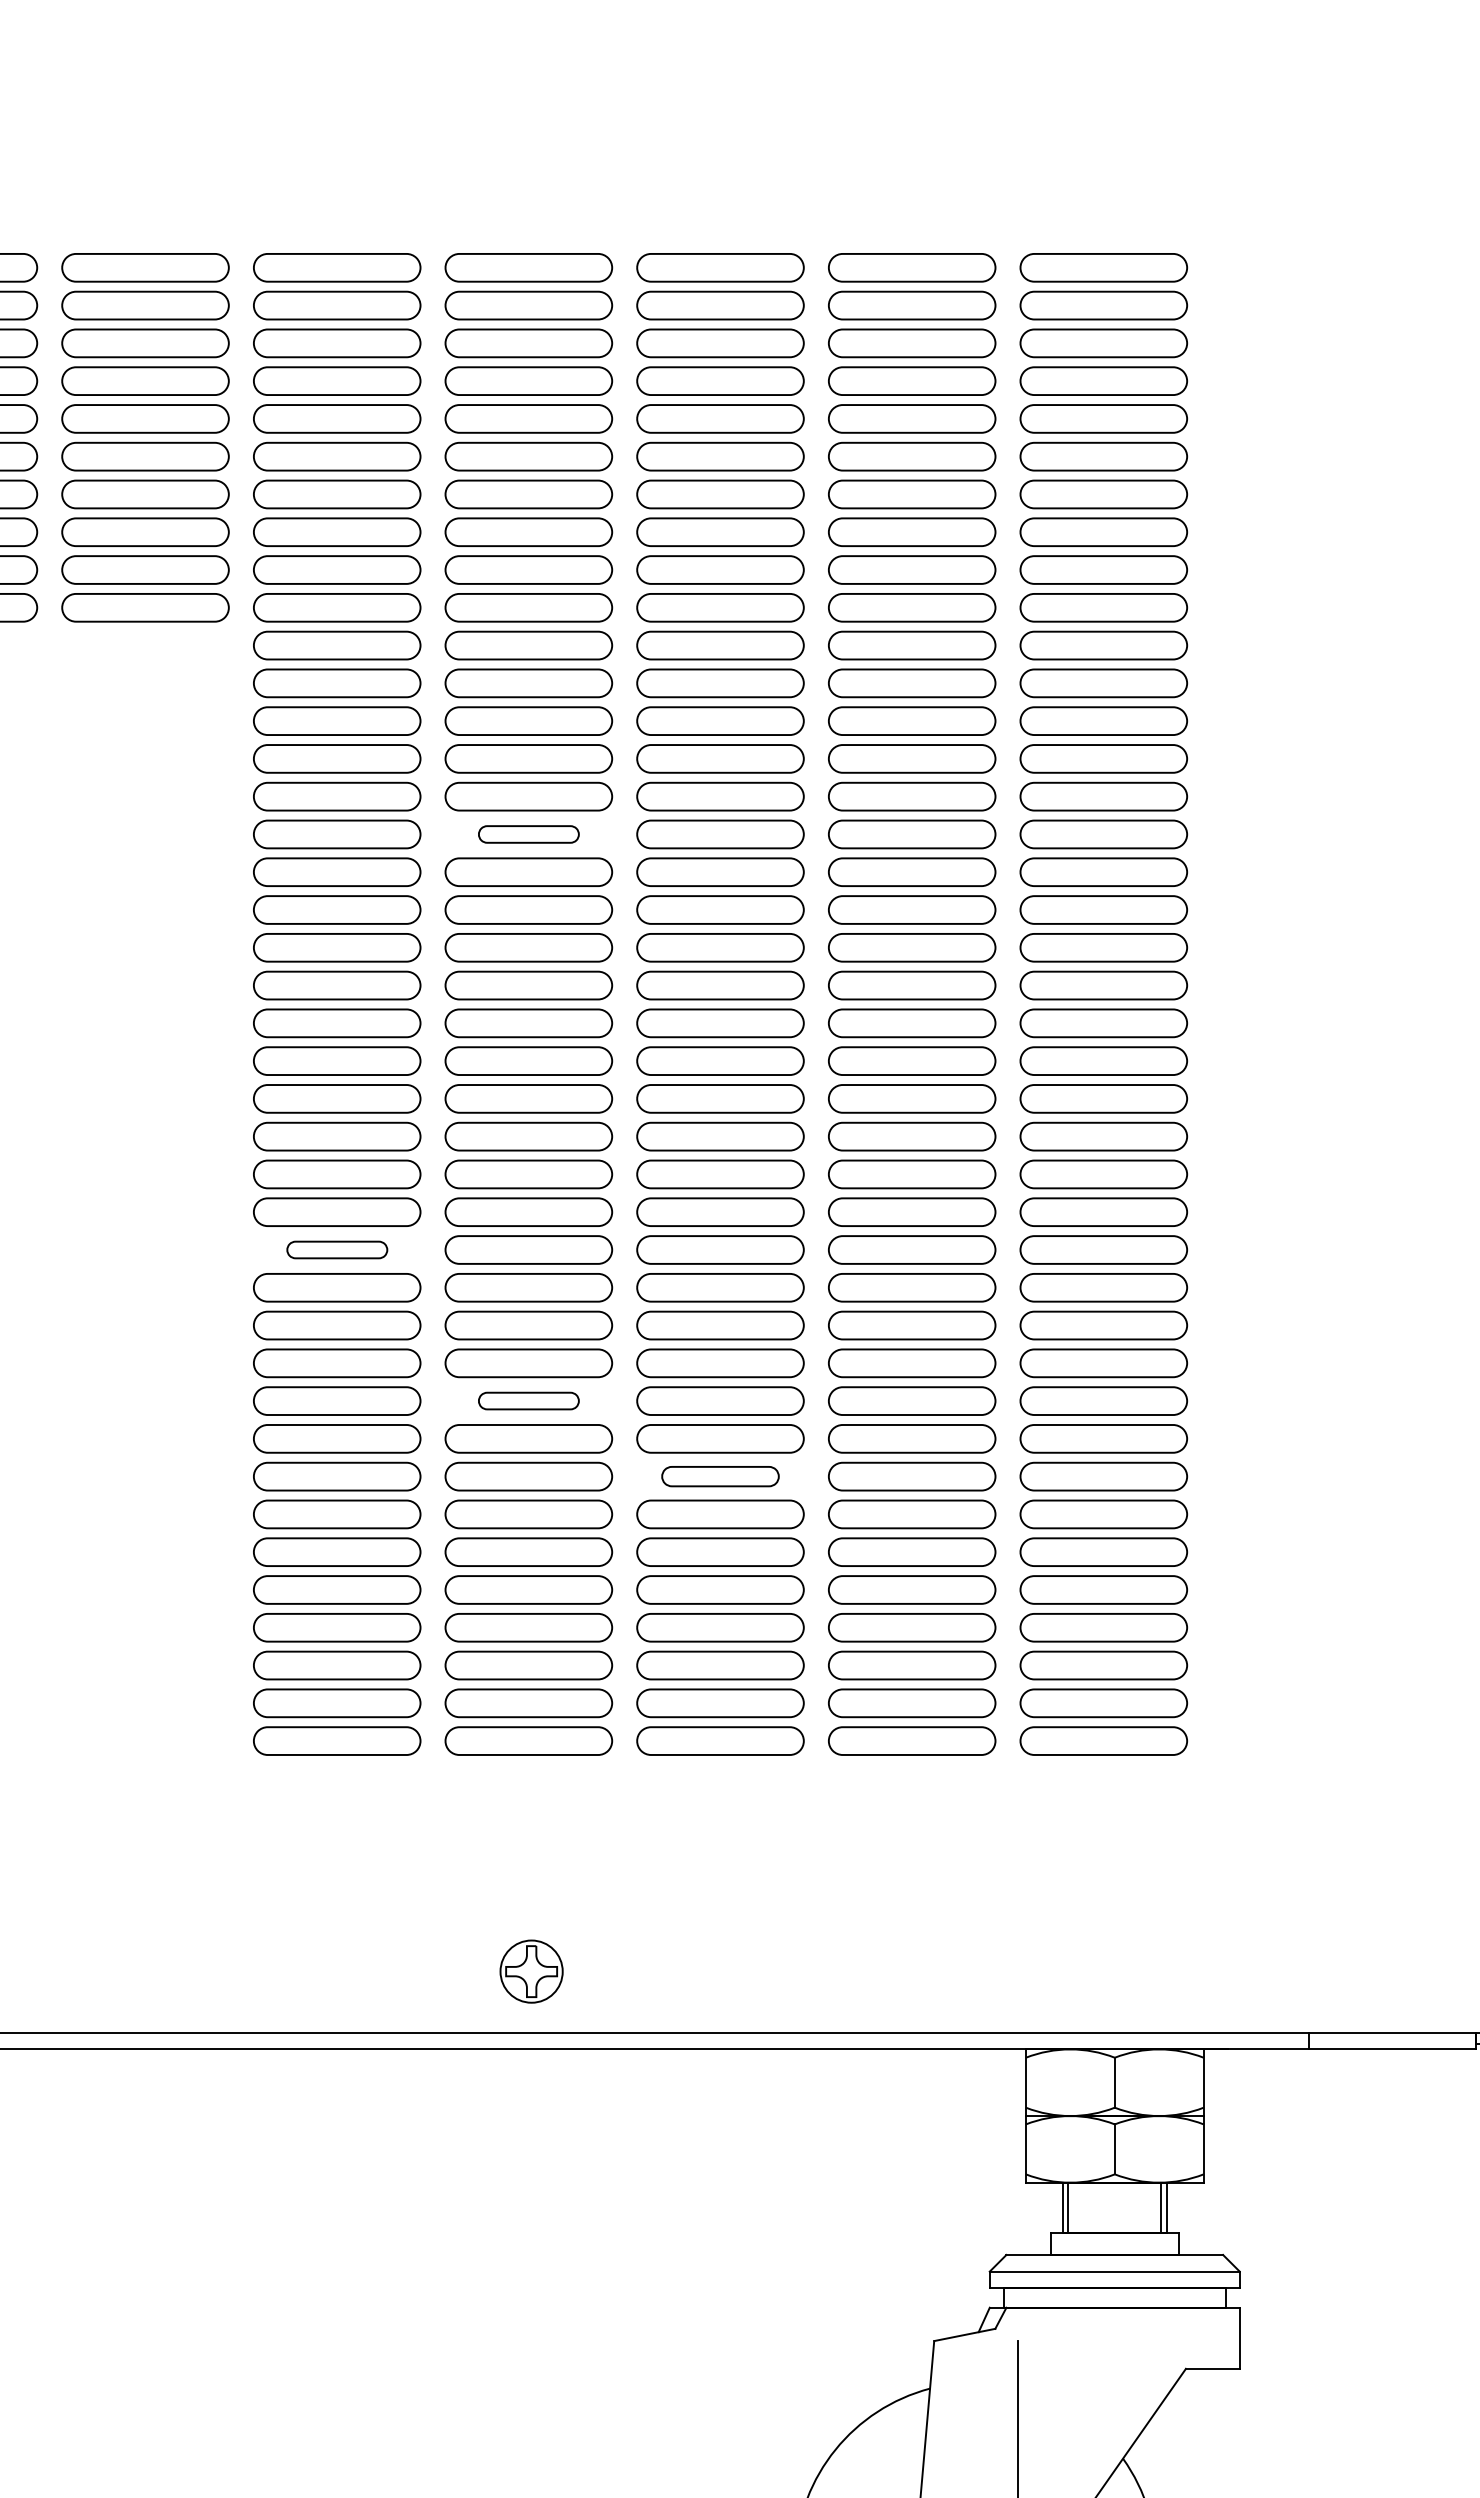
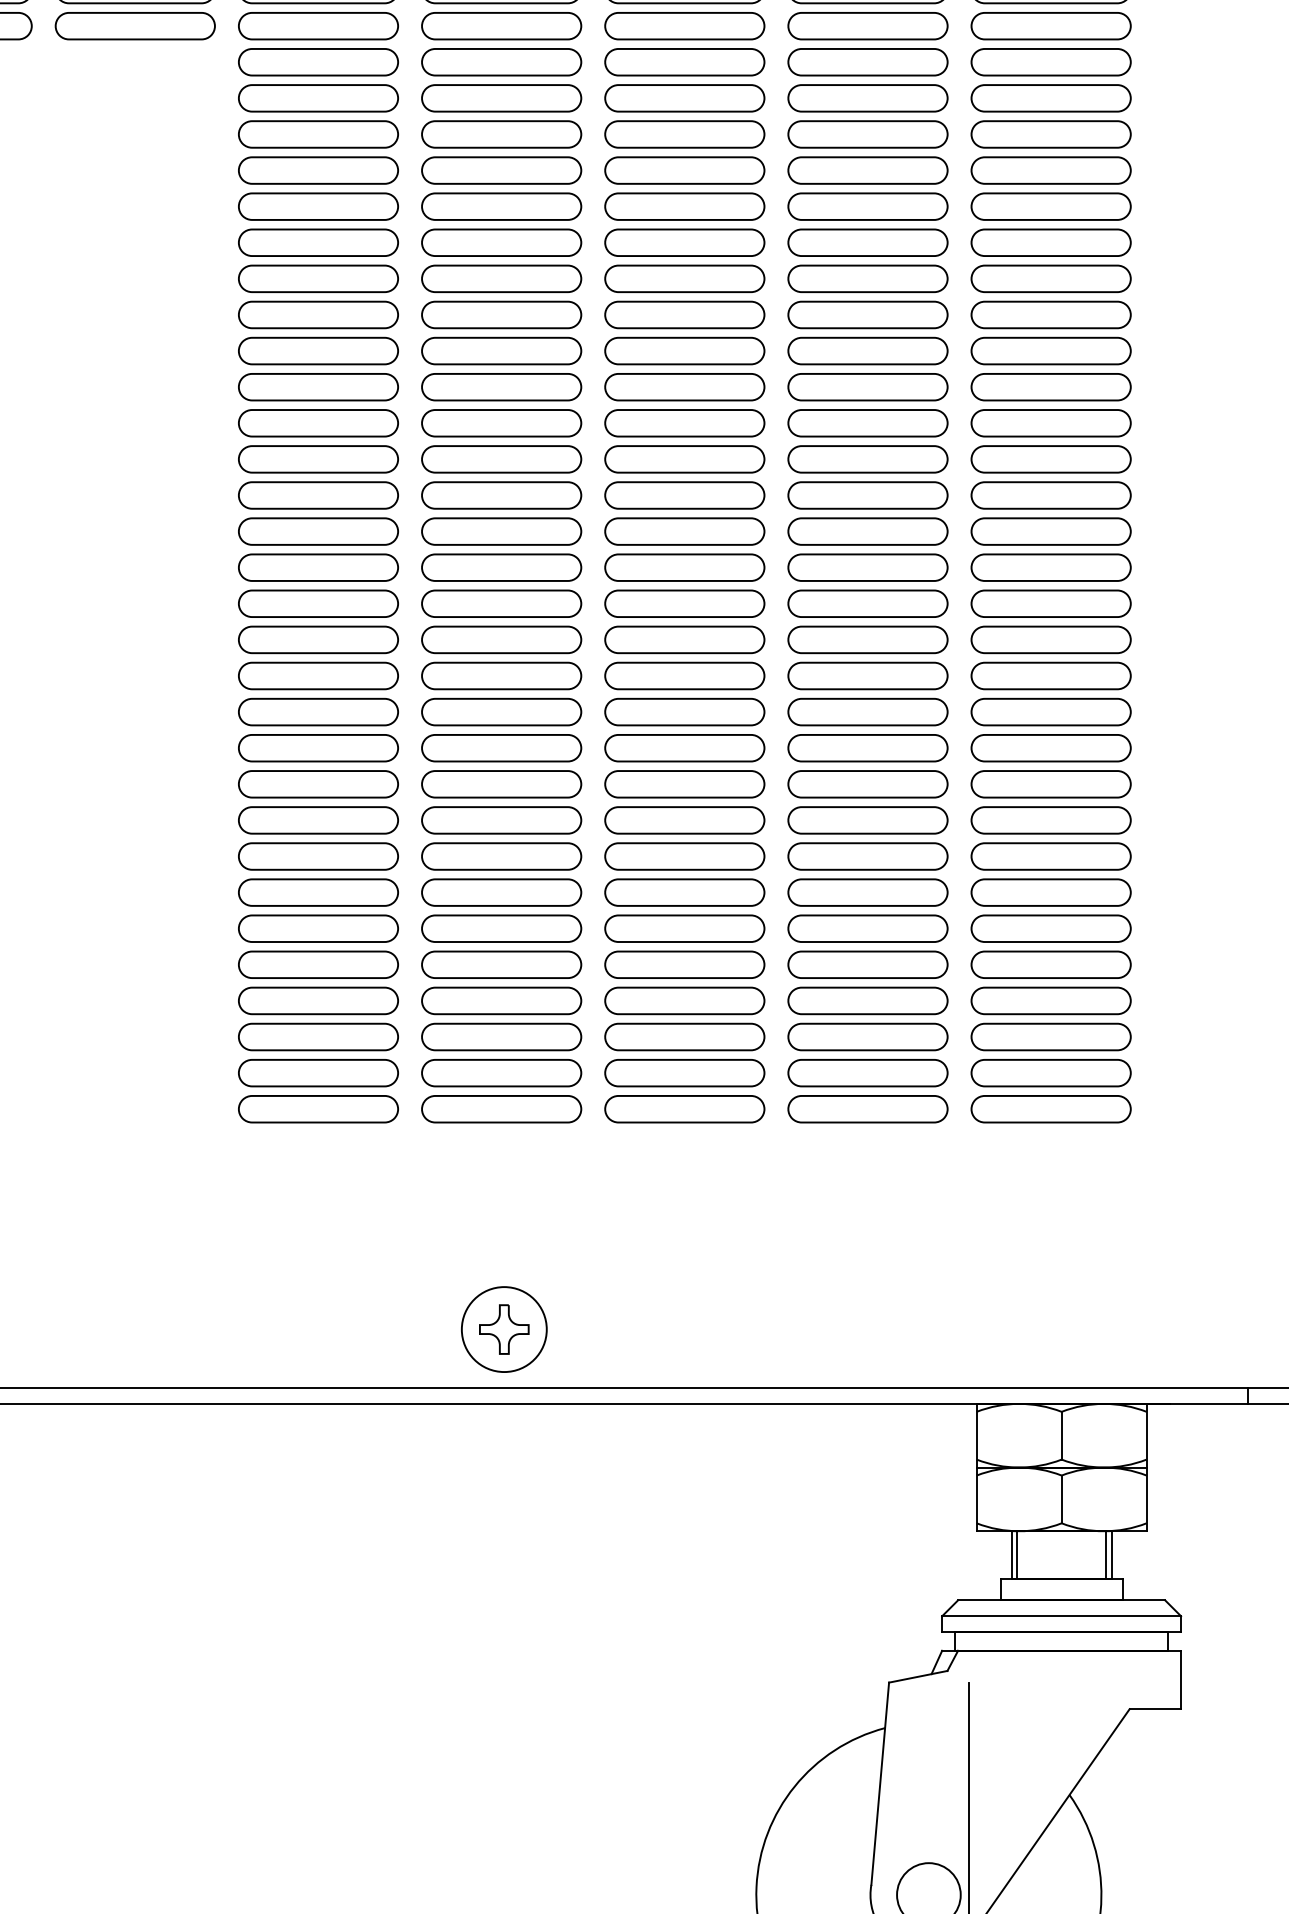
part: (528, 834) -> (501, 242), size x1.67
part: (337, 1249) -> (318, 639), size x1.67
part: (528, 1400) -> (501, 783), size x1.67
part: (720, 1476) -> (684, 856), size x1.43
circle: (531, 1971) -> (504, 1329), size x1.43

